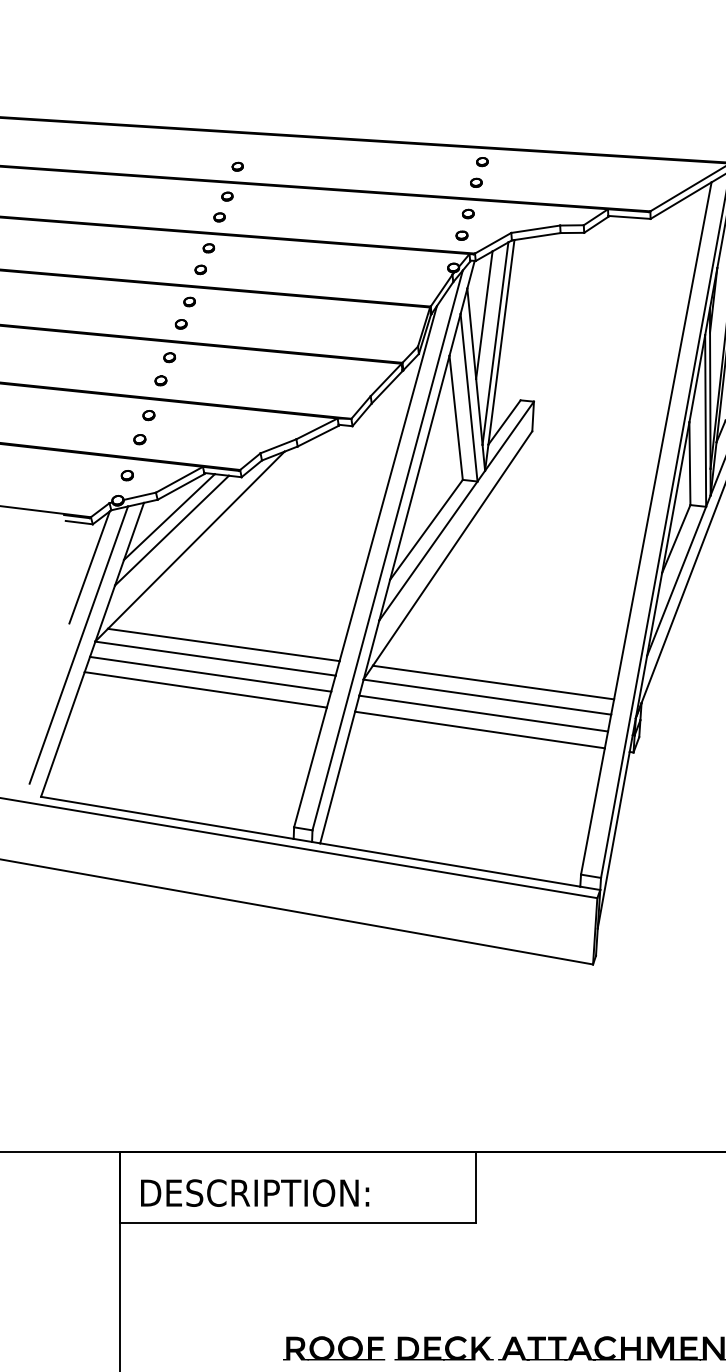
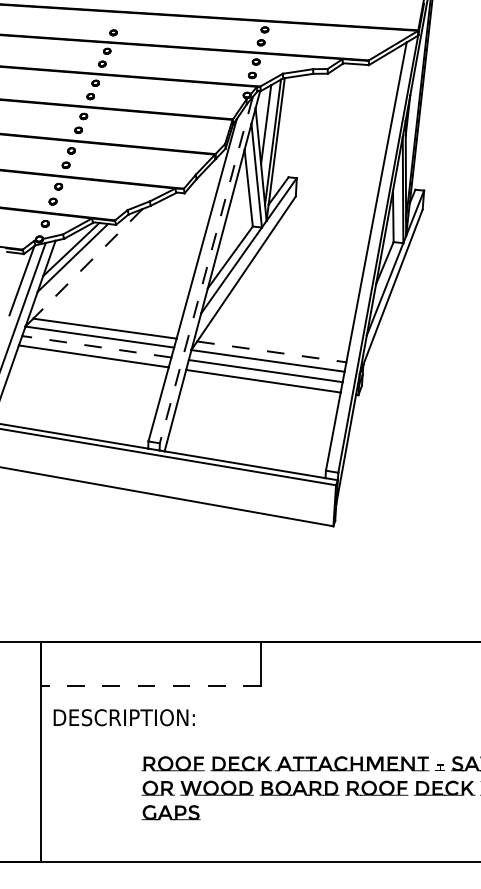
line: (195, 541) -> (87, 264), solid -> dashed
line: (387, 550) -> (206, 270), solid -> dashed
line: (210, 673) -> (96, 346), solid -> dashed
line: (494, 681) -> (272, 351), solid -> dashed
text: (253, 1192) -> (123, 717), moved
line: (297, 1223) -> (150, 686), solid -> dashed

